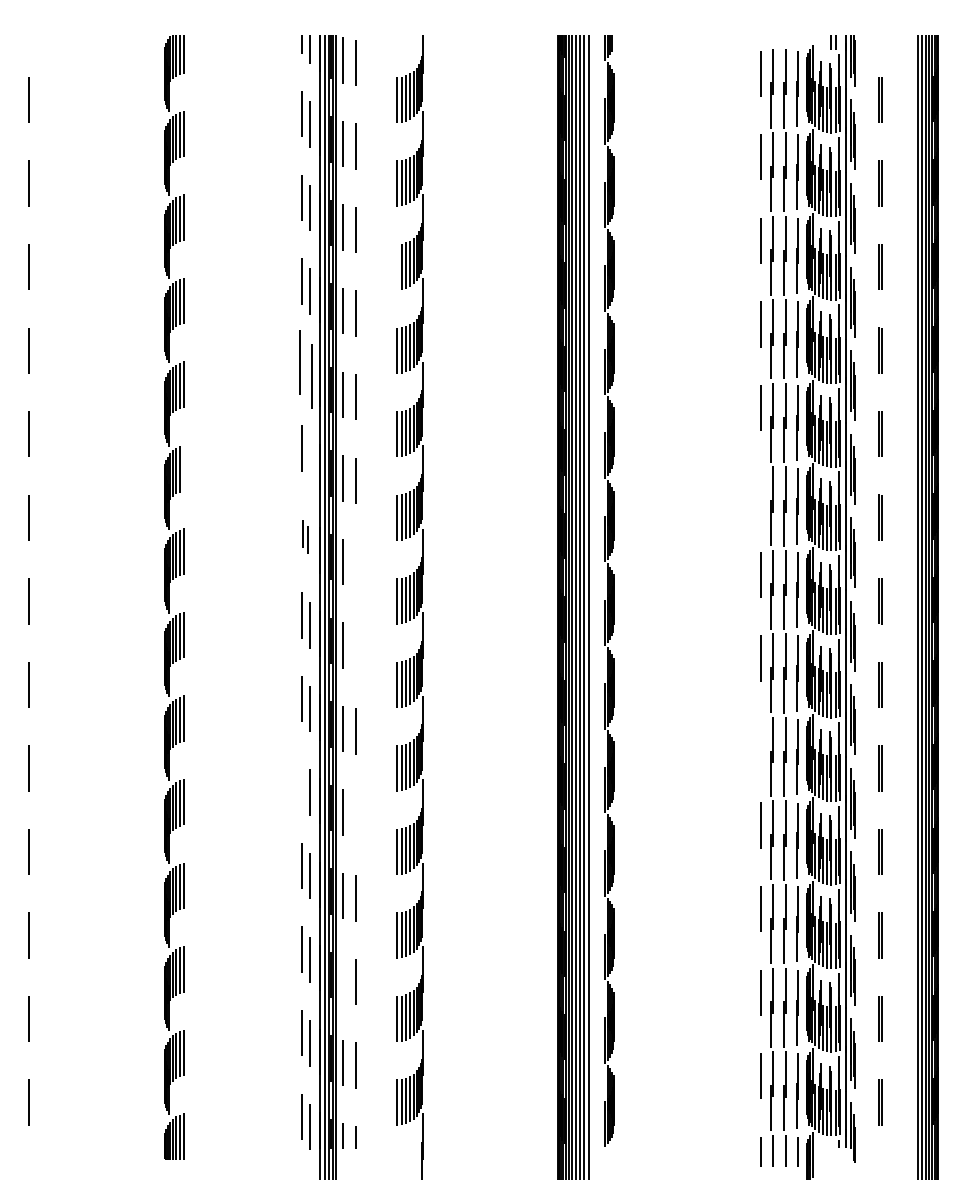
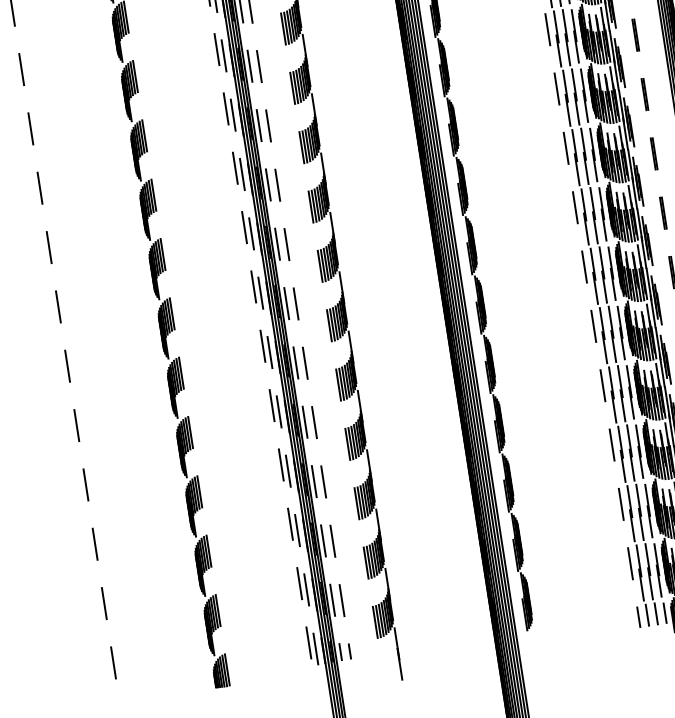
line: (397, 266) -> (283, 28), added
part: (305, 369) -> (229, 111), size x0.71
line: (310, 458) -> (242, 174), added
line: (183, 467) -> (153, 194), added
line: (760, 491) -> (565, 148), added
part: (305, 536) -> (247, 230), size x1.67
line: (355, 564) -> (286, 244), added
line: (355, 647) -> (295, 303), added
line: (760, 741) -> (593, 325), added
line: (301, 782) -> (271, 405), added
line: (356, 814) -> (314, 422), added
line: (343, 979) -> (323, 540), added

